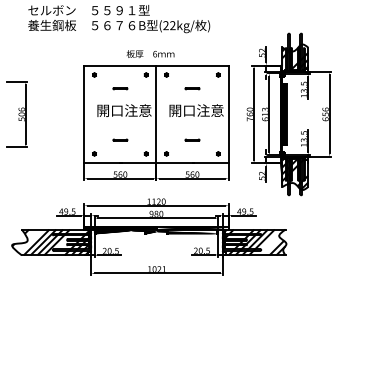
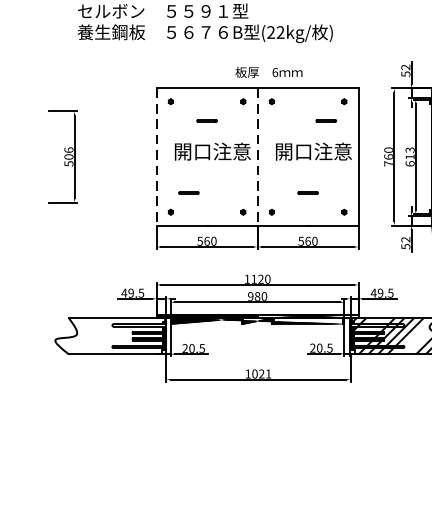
text: (150, 53) -> (268, 71), moved
line: (192, 88) -> (326, 120), moved
line: (84, 114) -> (156, 157), solid -> dashed
line: (156, 114) -> (257, 157), solid -> dashed
line: (120, 139) -> (189, 192), moved
hatch: (51, 242) -> (110, 336), removed

